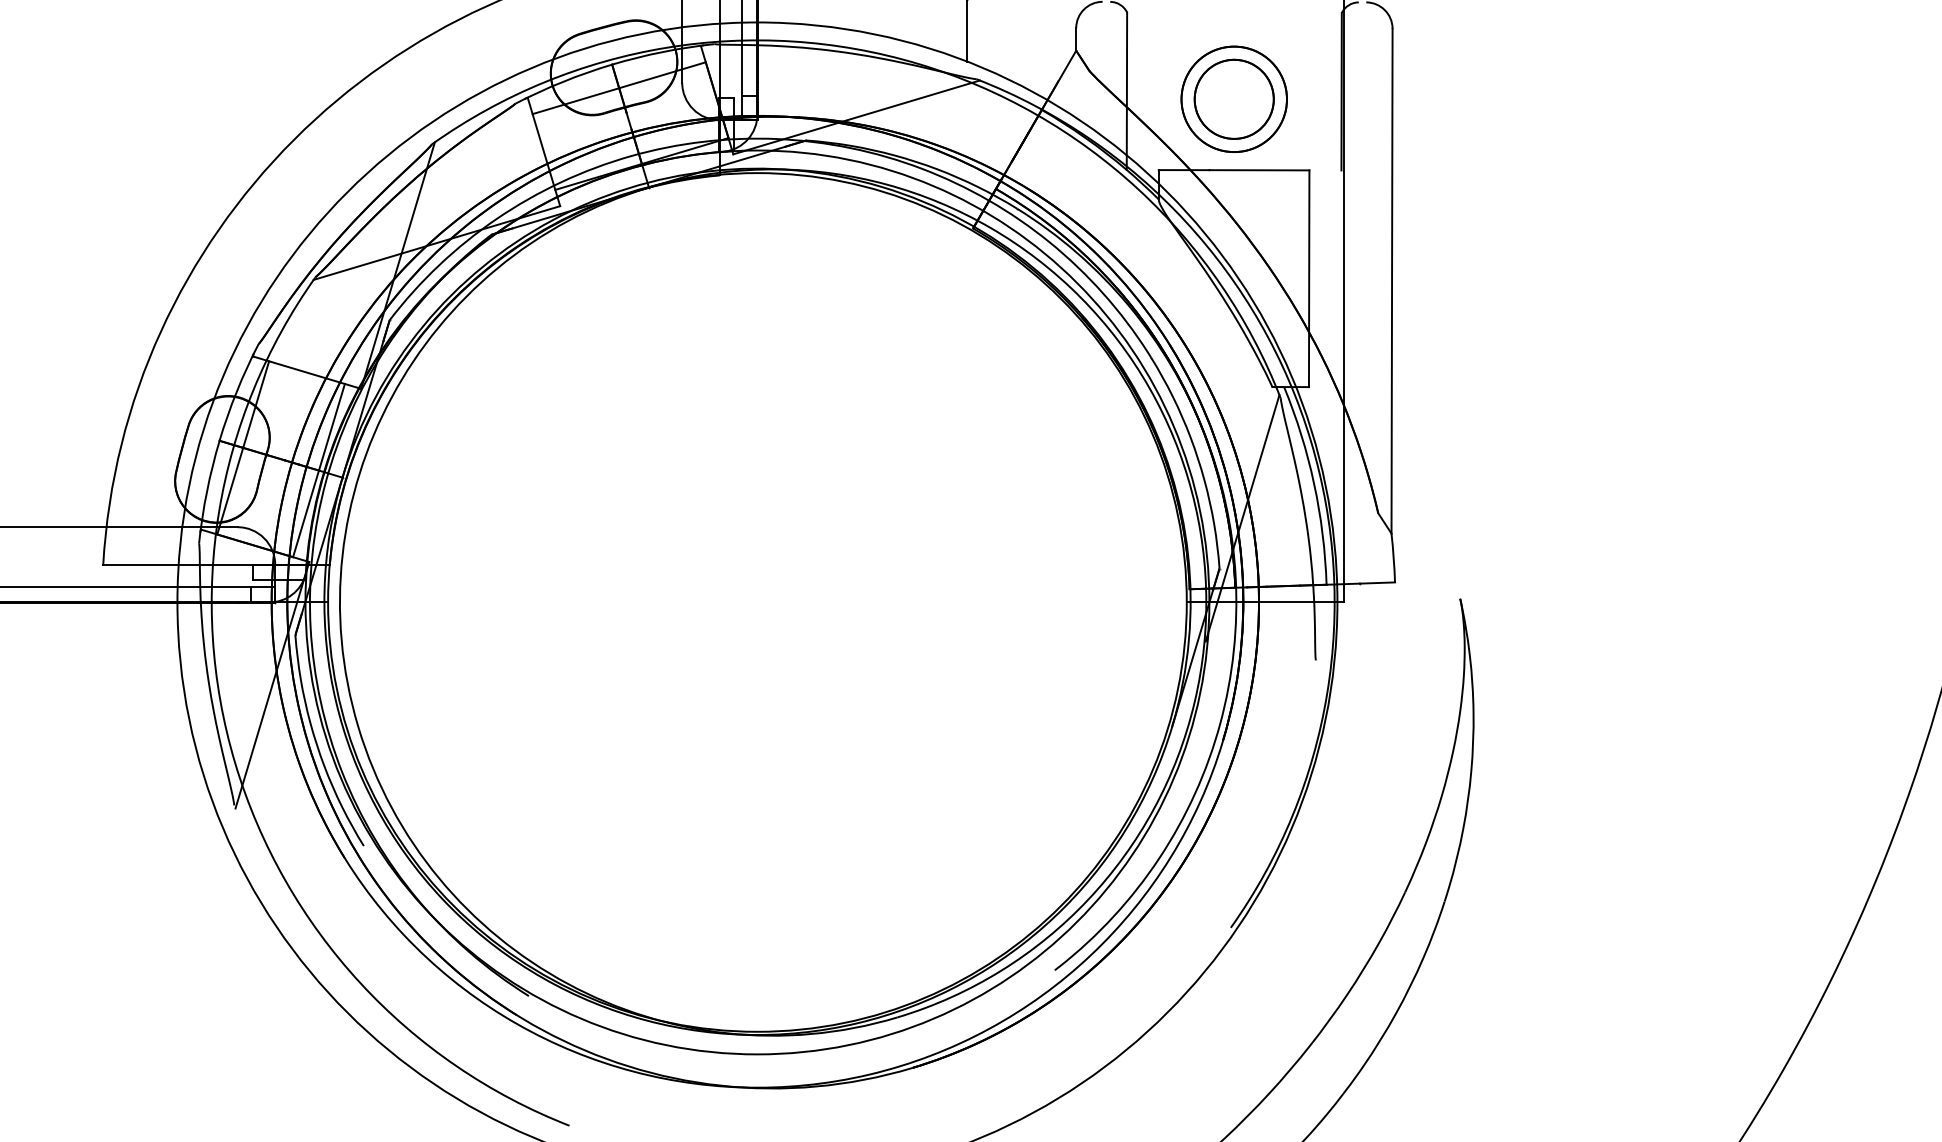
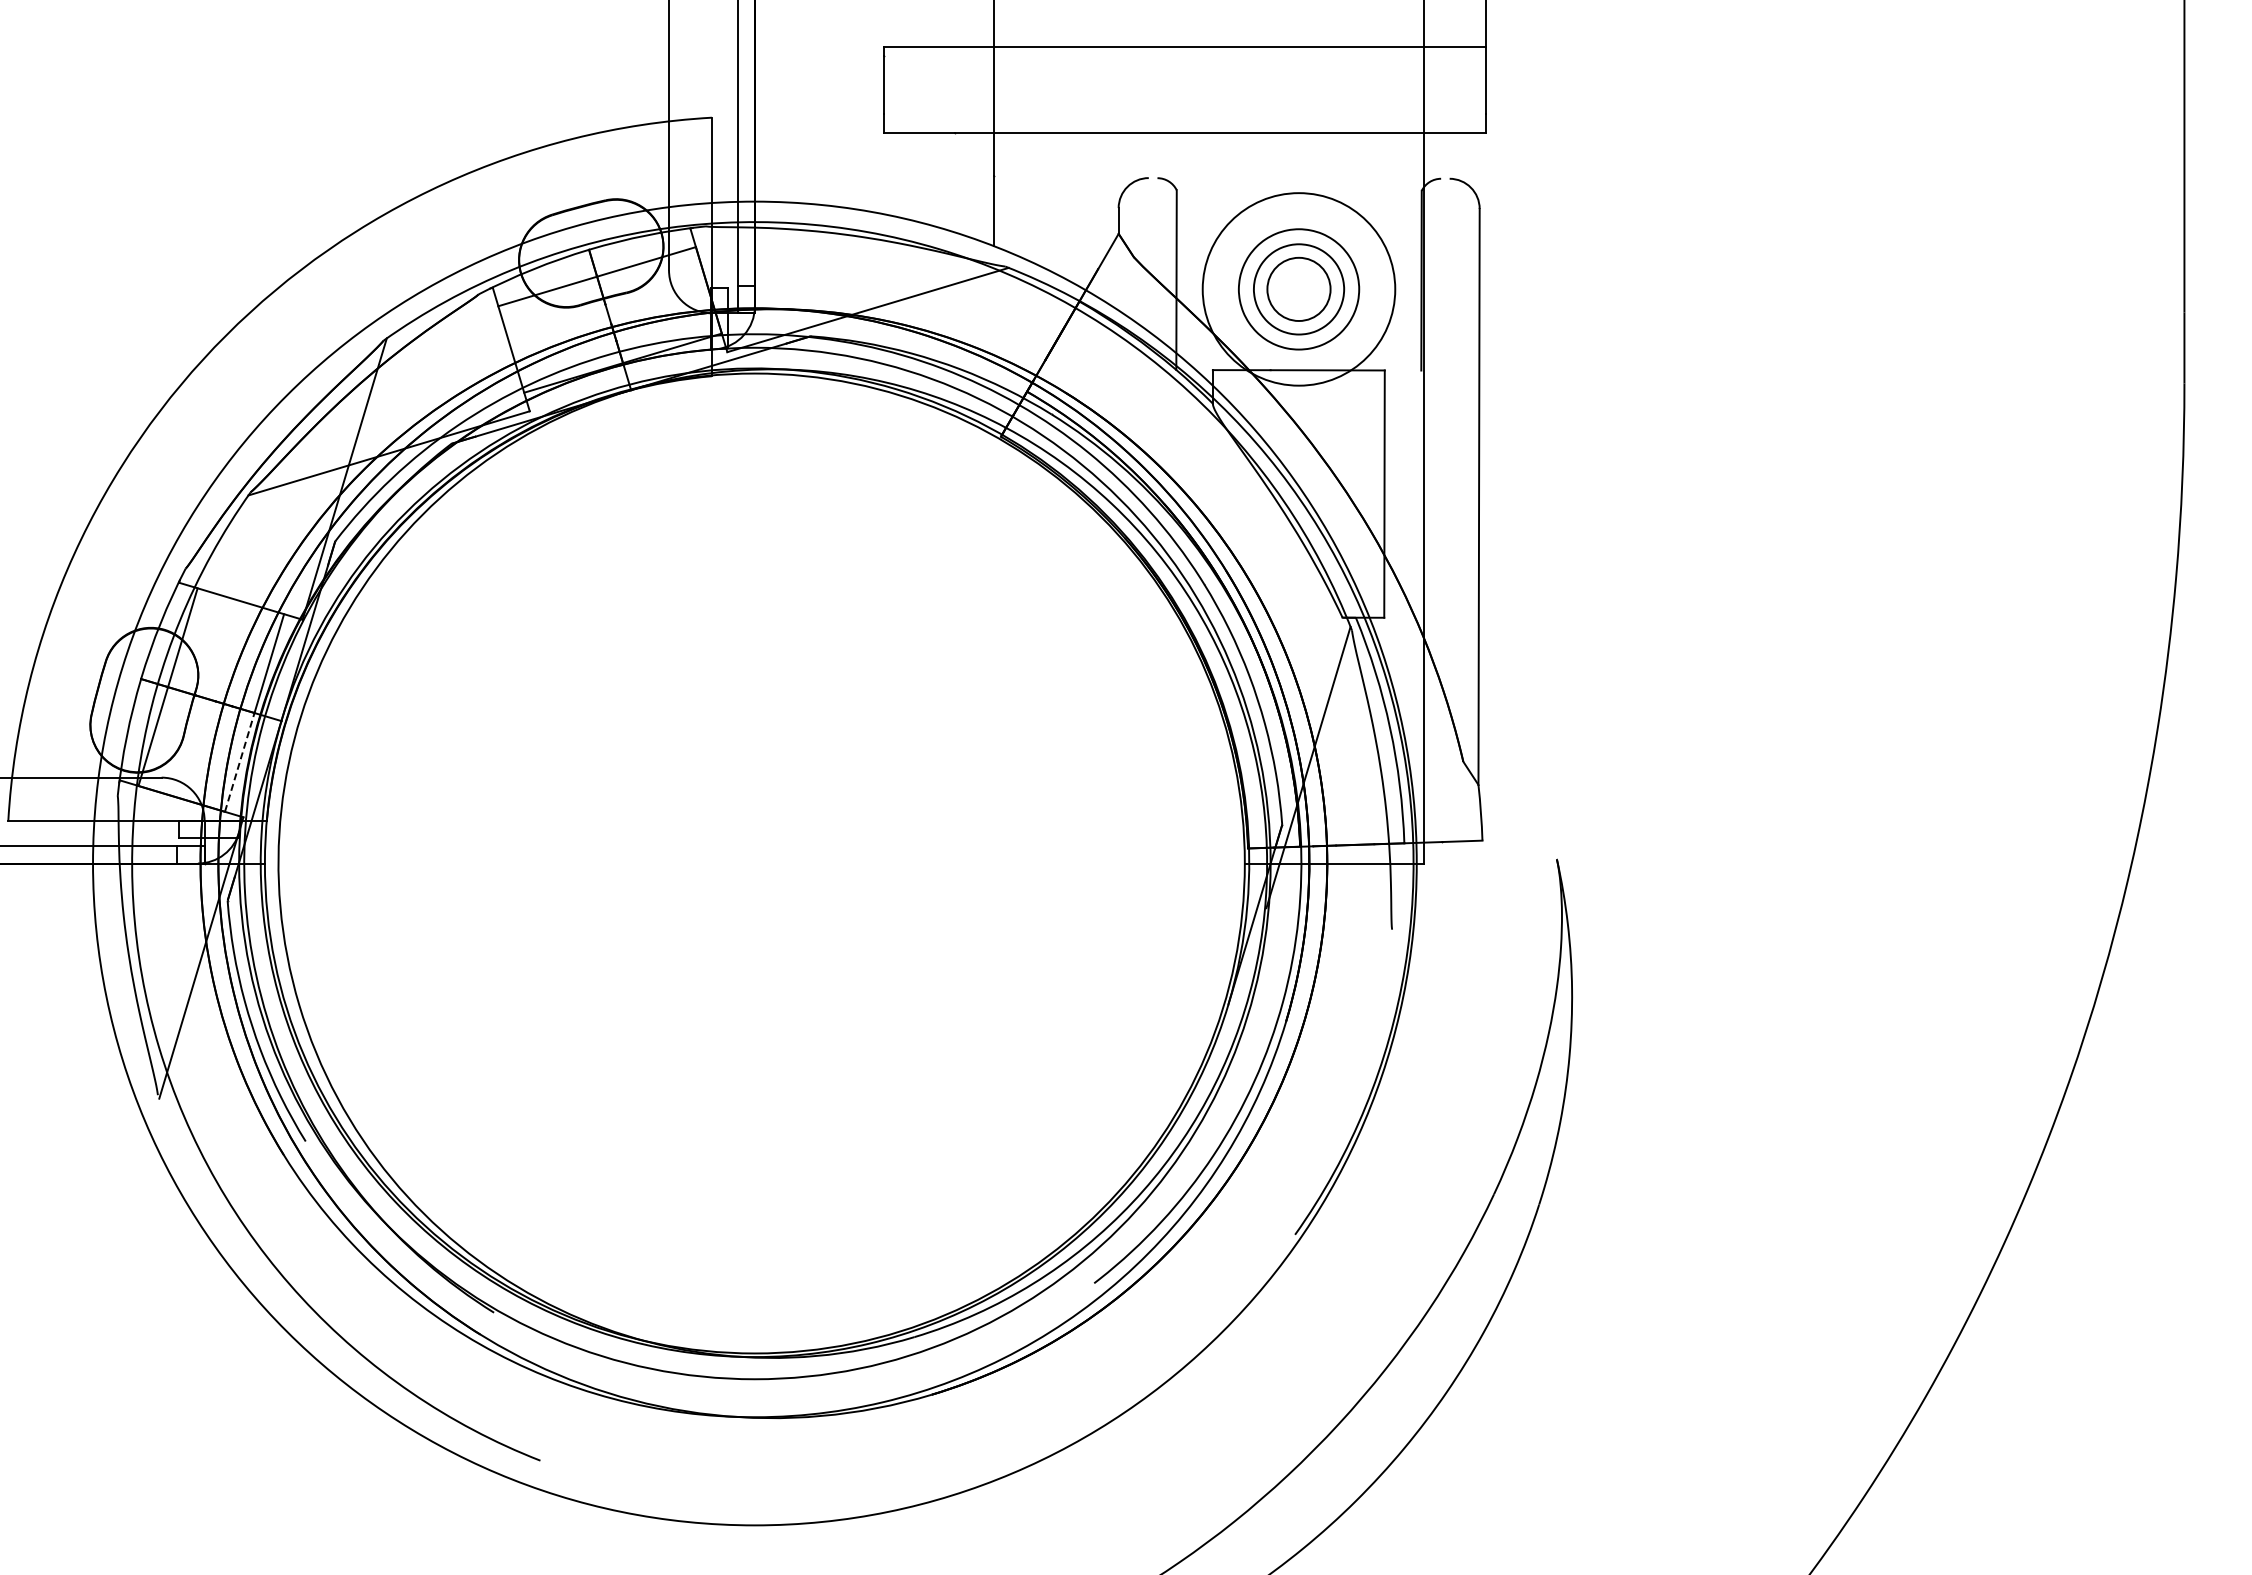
circle: (1233, 99) -> (1298, 289), size x0.7
circle: (1233, 99) -> (1298, 289), size x1.6
line: (305, 513) -> (239, 762), solid -> dashed

